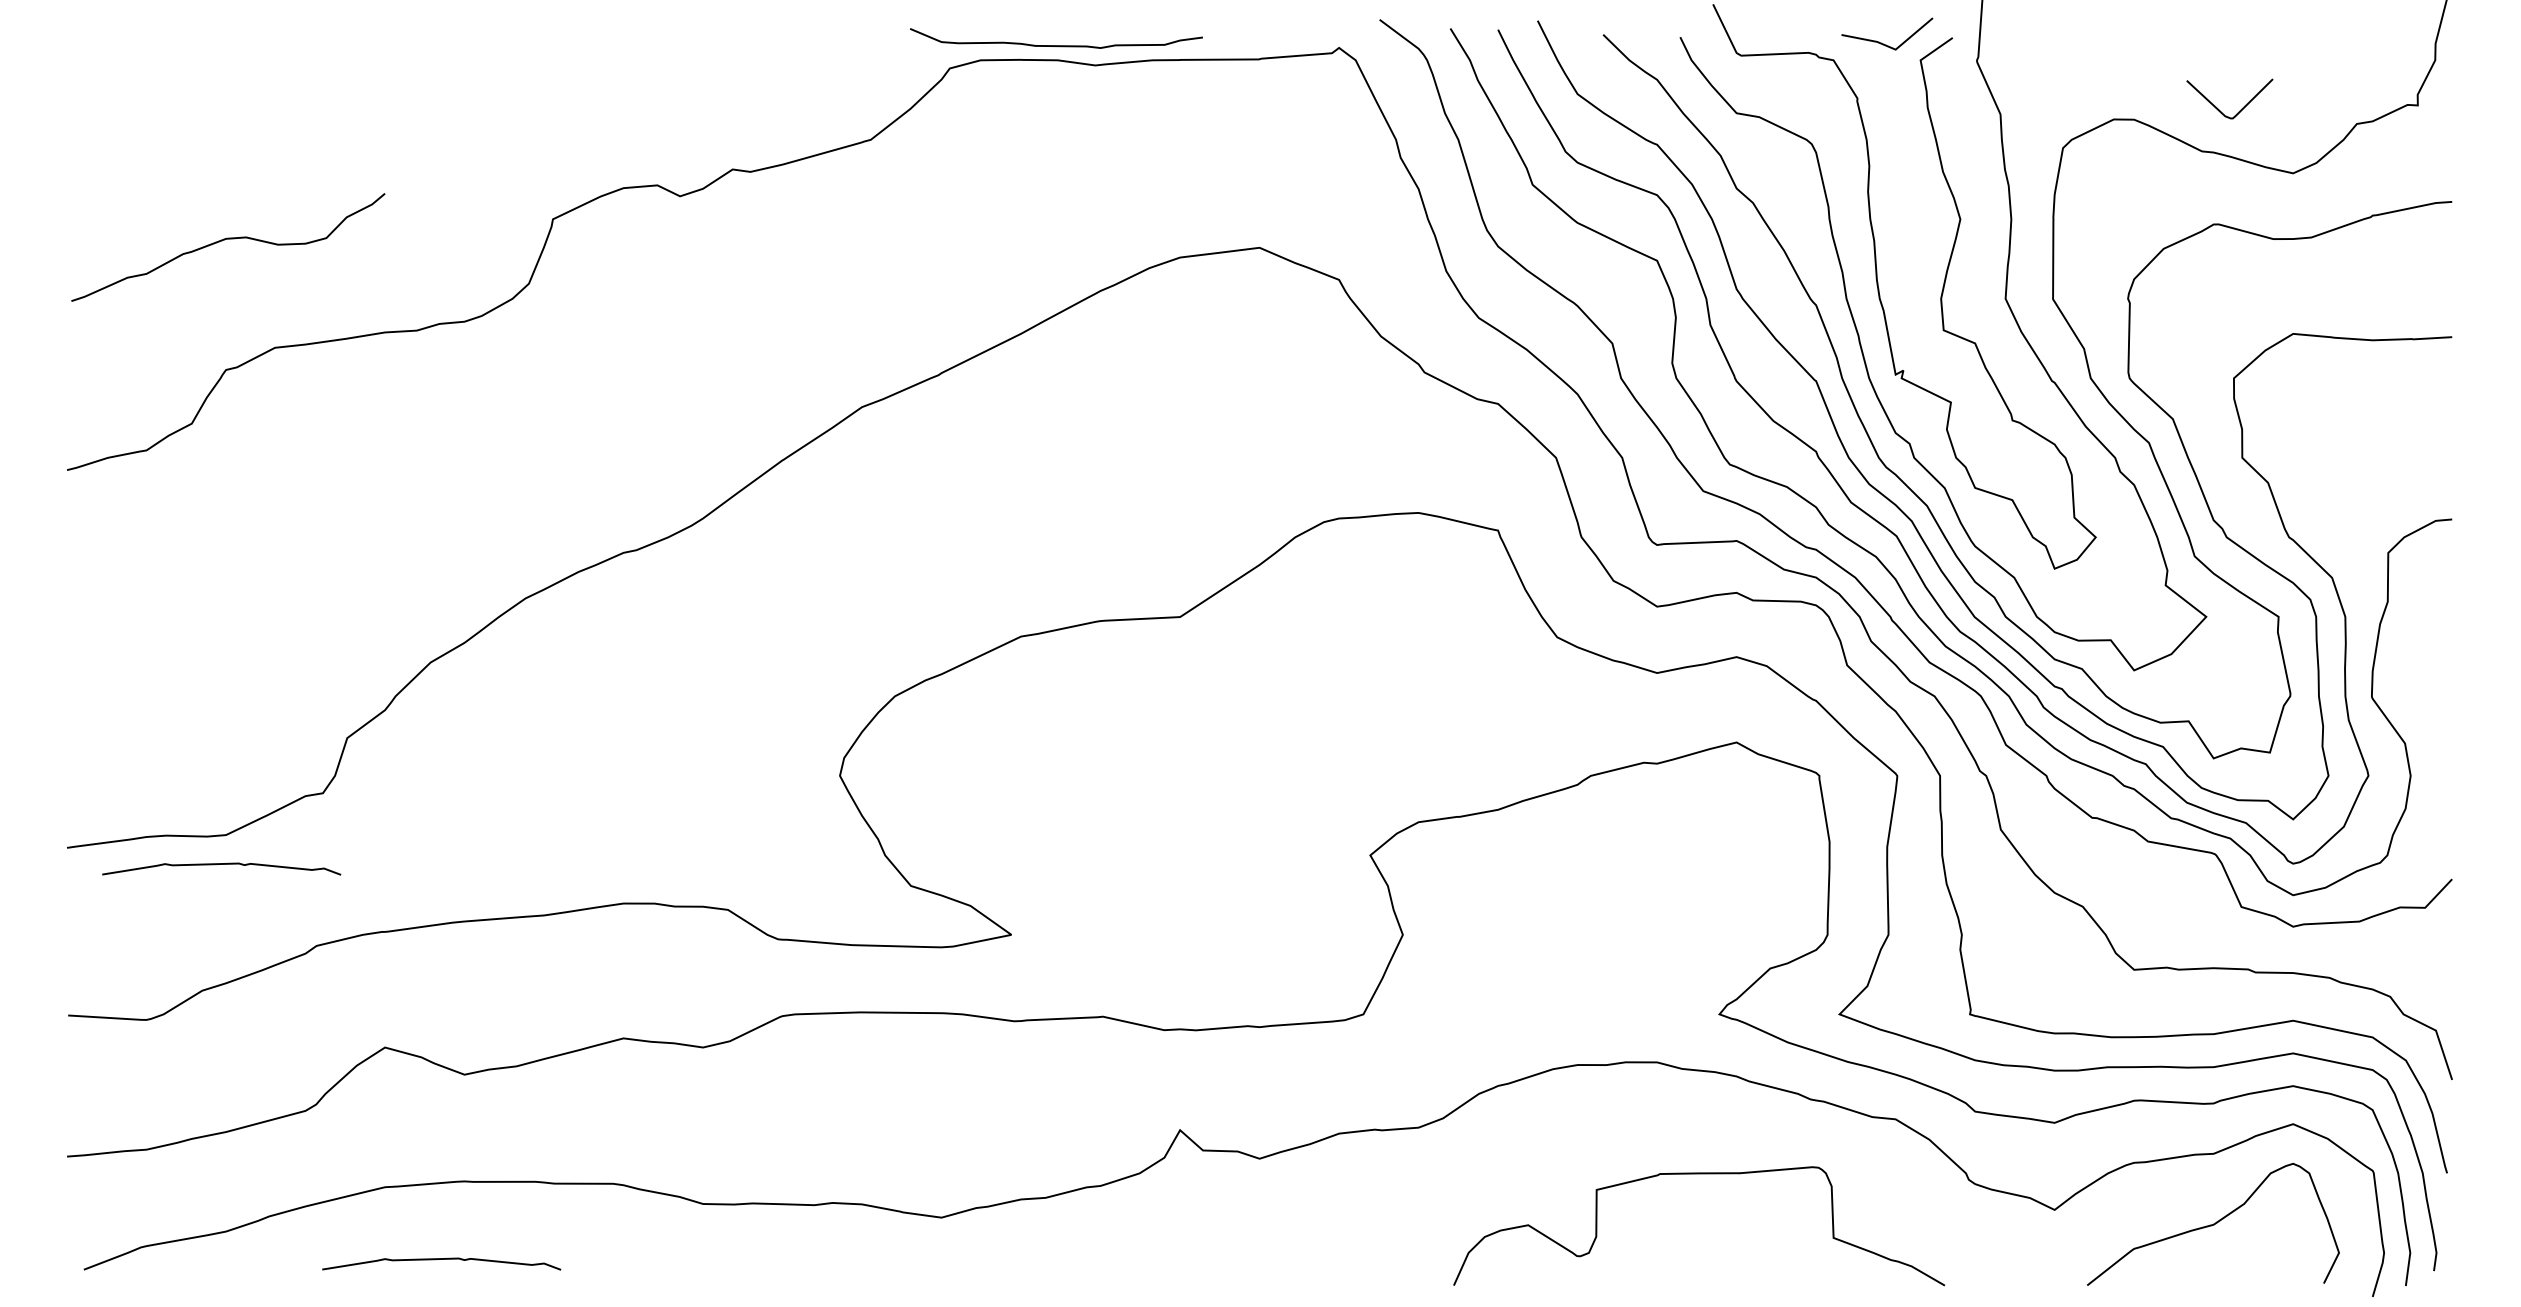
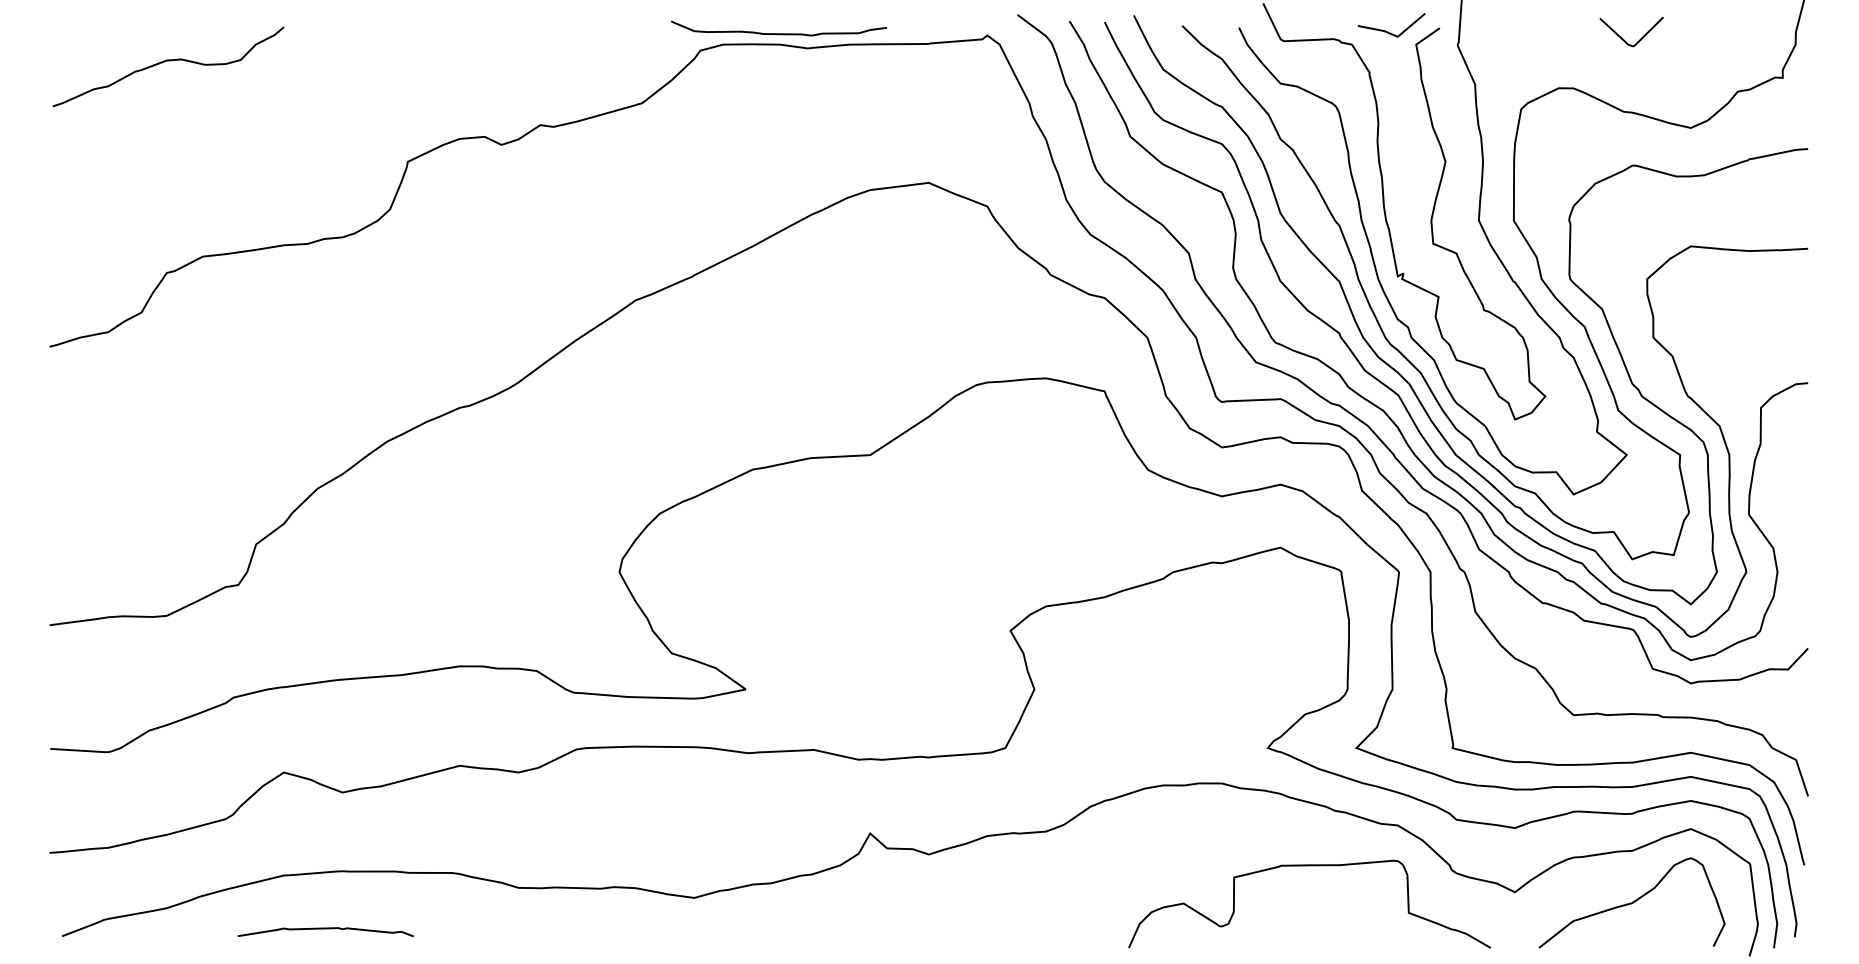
curve: (2218, 108) -> (1623, 38), moved
curve: (228, 239) -> (168, 61), moved
curve: (221, 864) -> (163, 637), removed
curve: (1698, 1174) -> (1309, 866), moved

